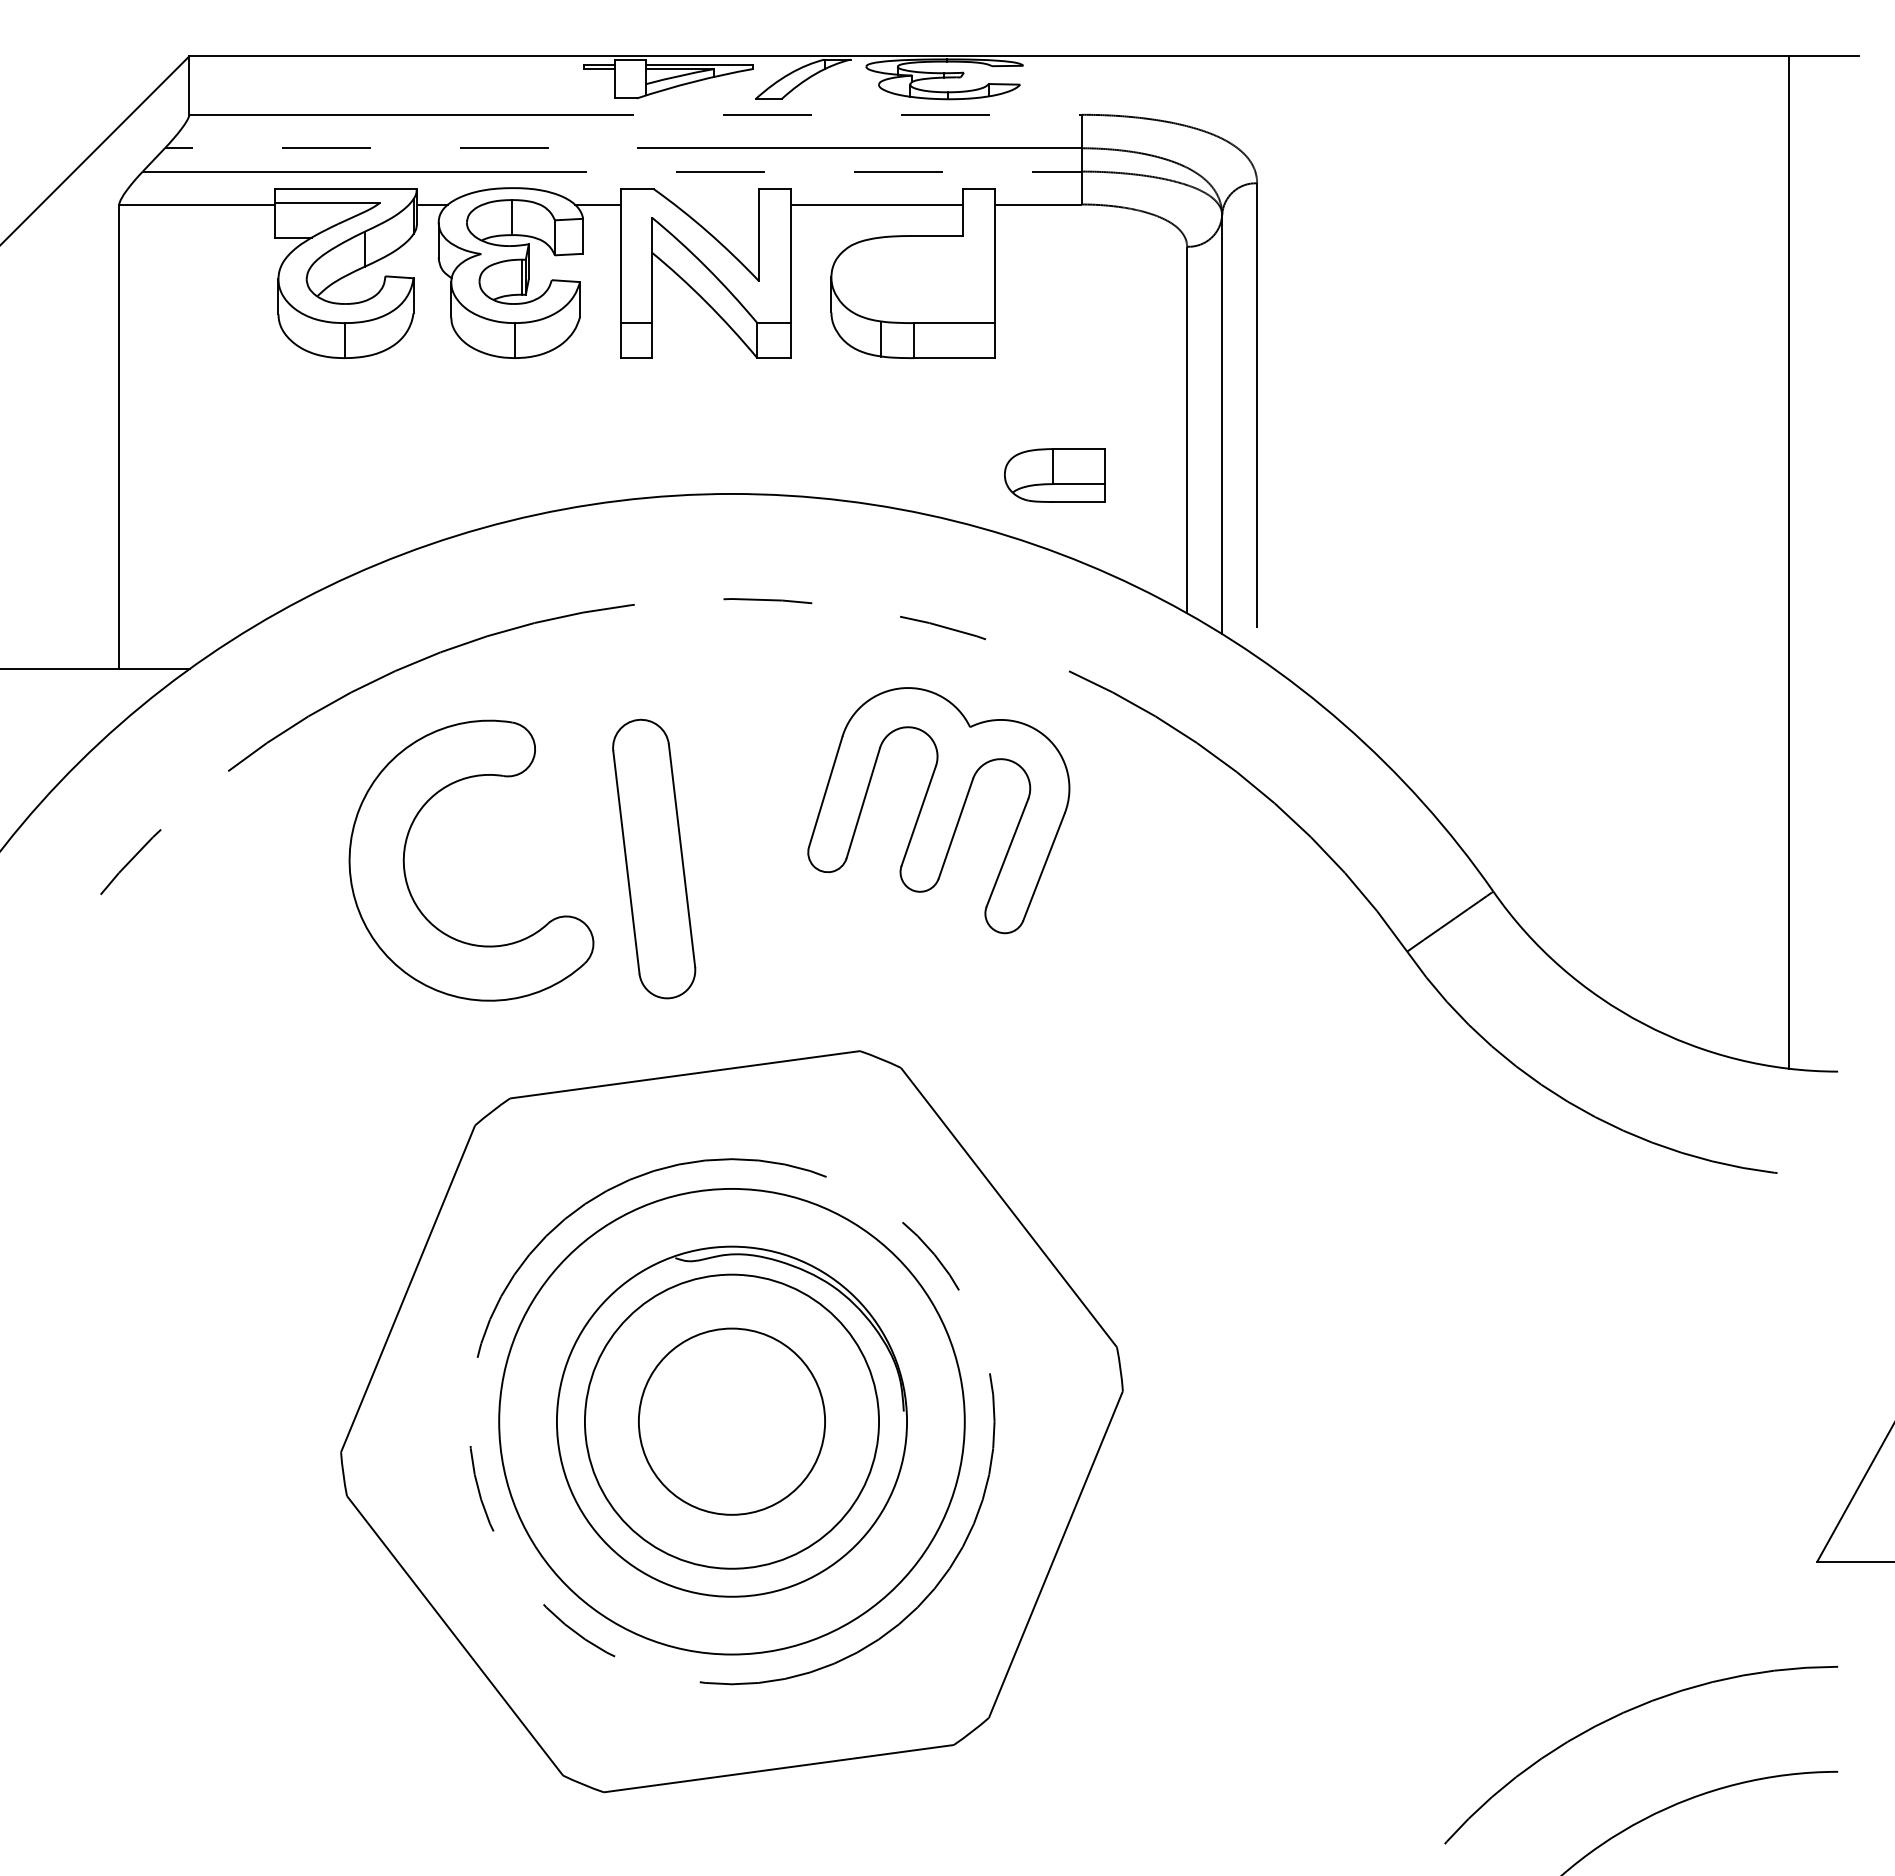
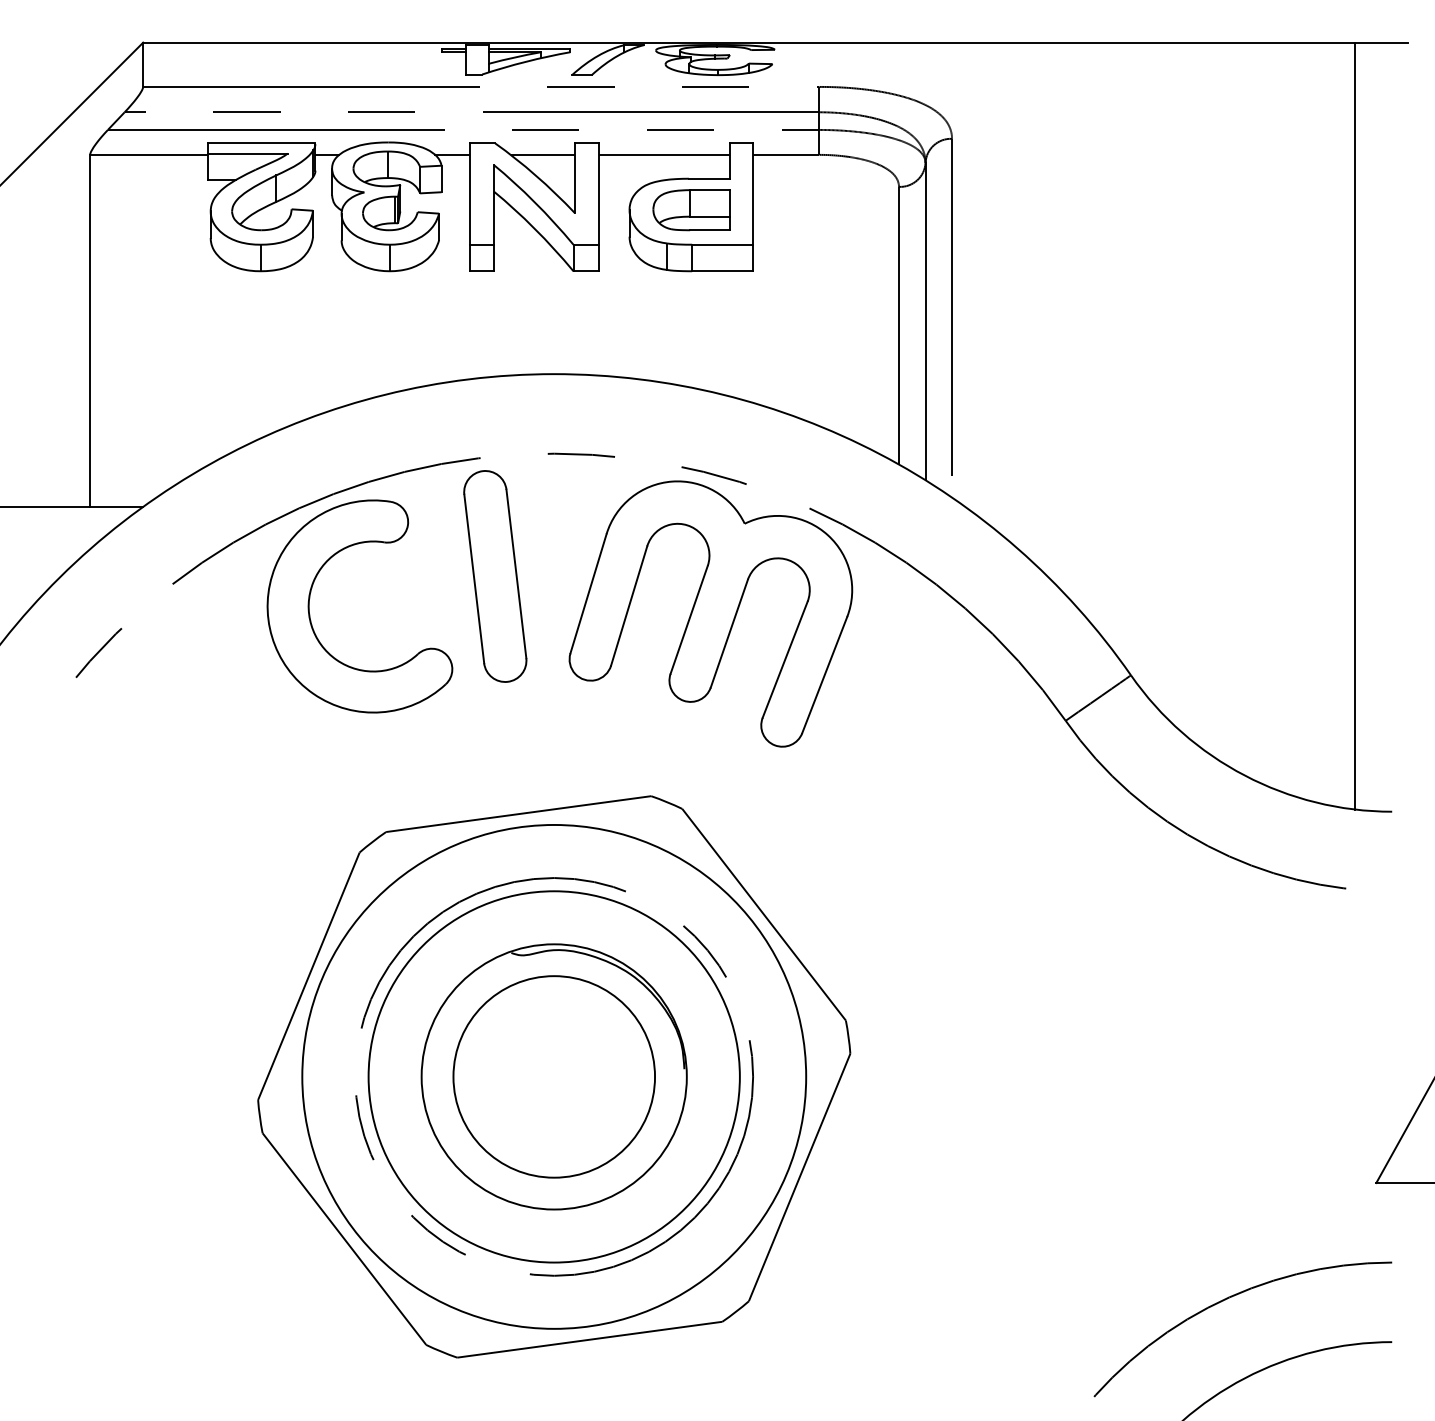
line: (716, 204) -> (542, 154), added
part: (1054, 475) -> (690, 210), moved
part: (938, 810) -> (710, 613), size x1.43
part: (405, 852) -> (309, 600), moved
part: (654, 858) -> (495, 576), moved
circle: (731, 1421) -> (553, 1076), size x1.43
circle: (731, 1421) -> (553, 1076), size x1.43
circle: (731, 1421) -> (553, 1076), size x1.67

